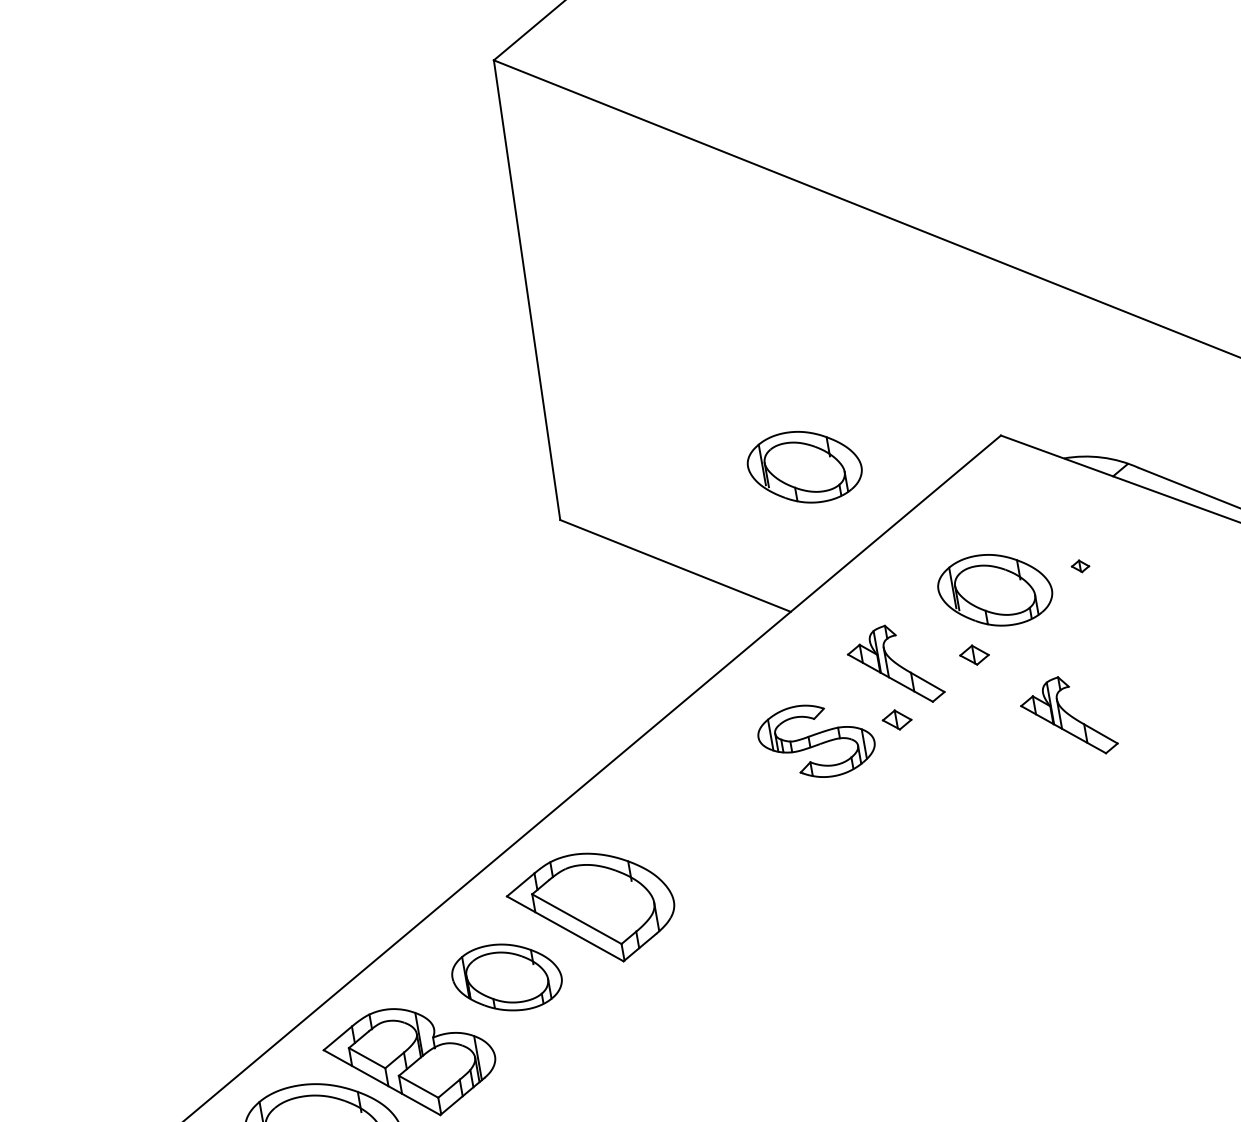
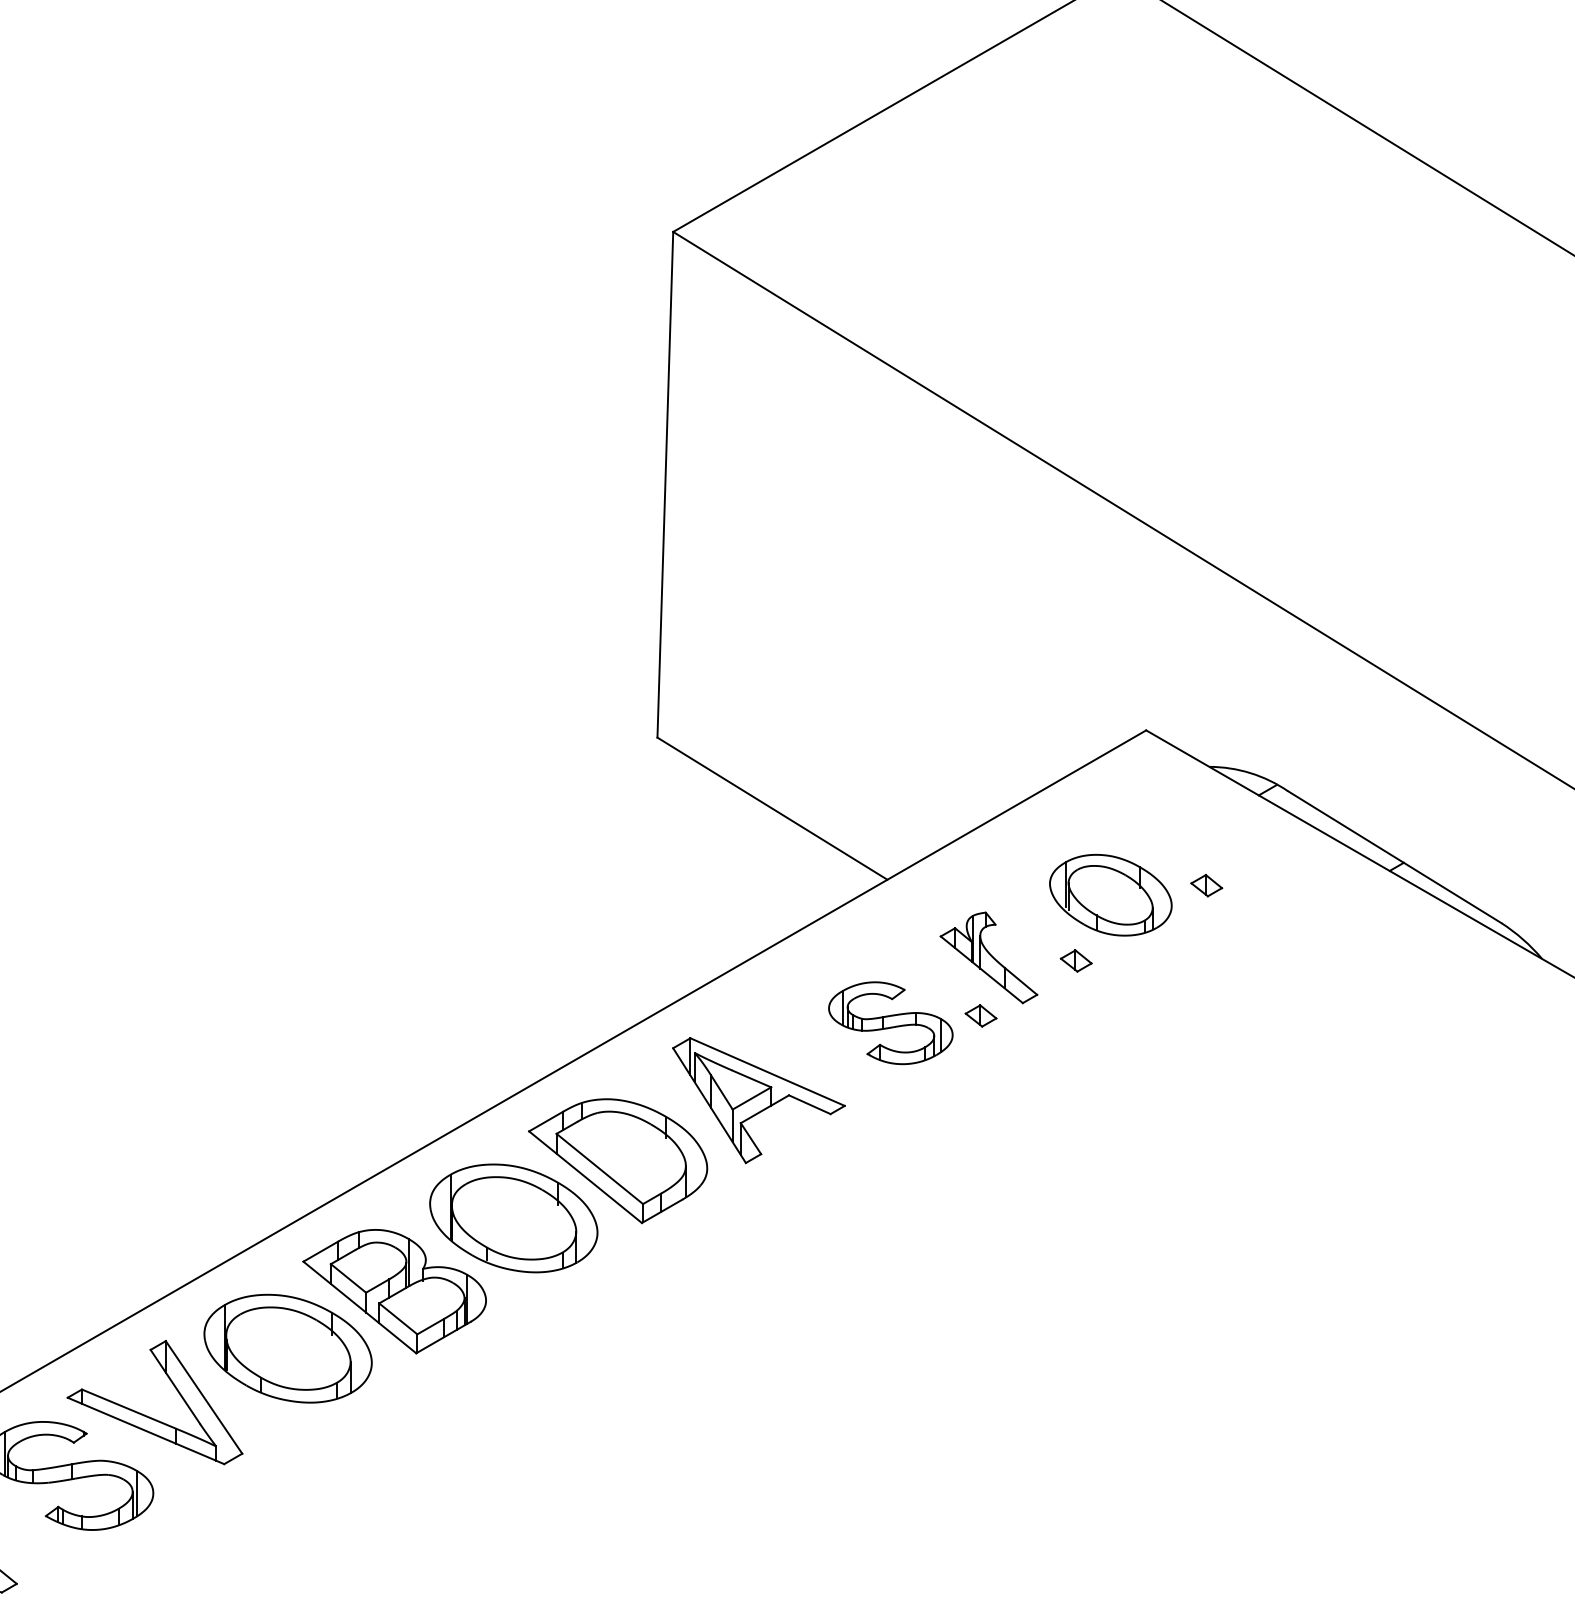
part: (804, 467) -> (929, 727), removed
part: (1080, 566) -> (1206, 885), size x1.67
part: (1067, 717) -> (1164, 1045), removed
part: (709, 831) -> (758, 1100), added
part: (506, 977) -> (513, 1218), size x1.43

